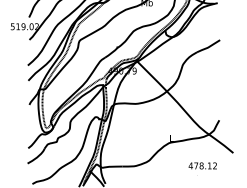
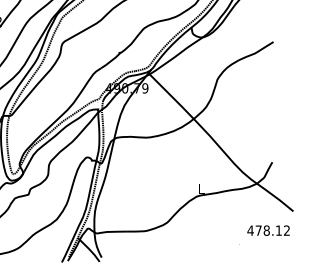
text: (202, 165) -> (268, 230), moved

